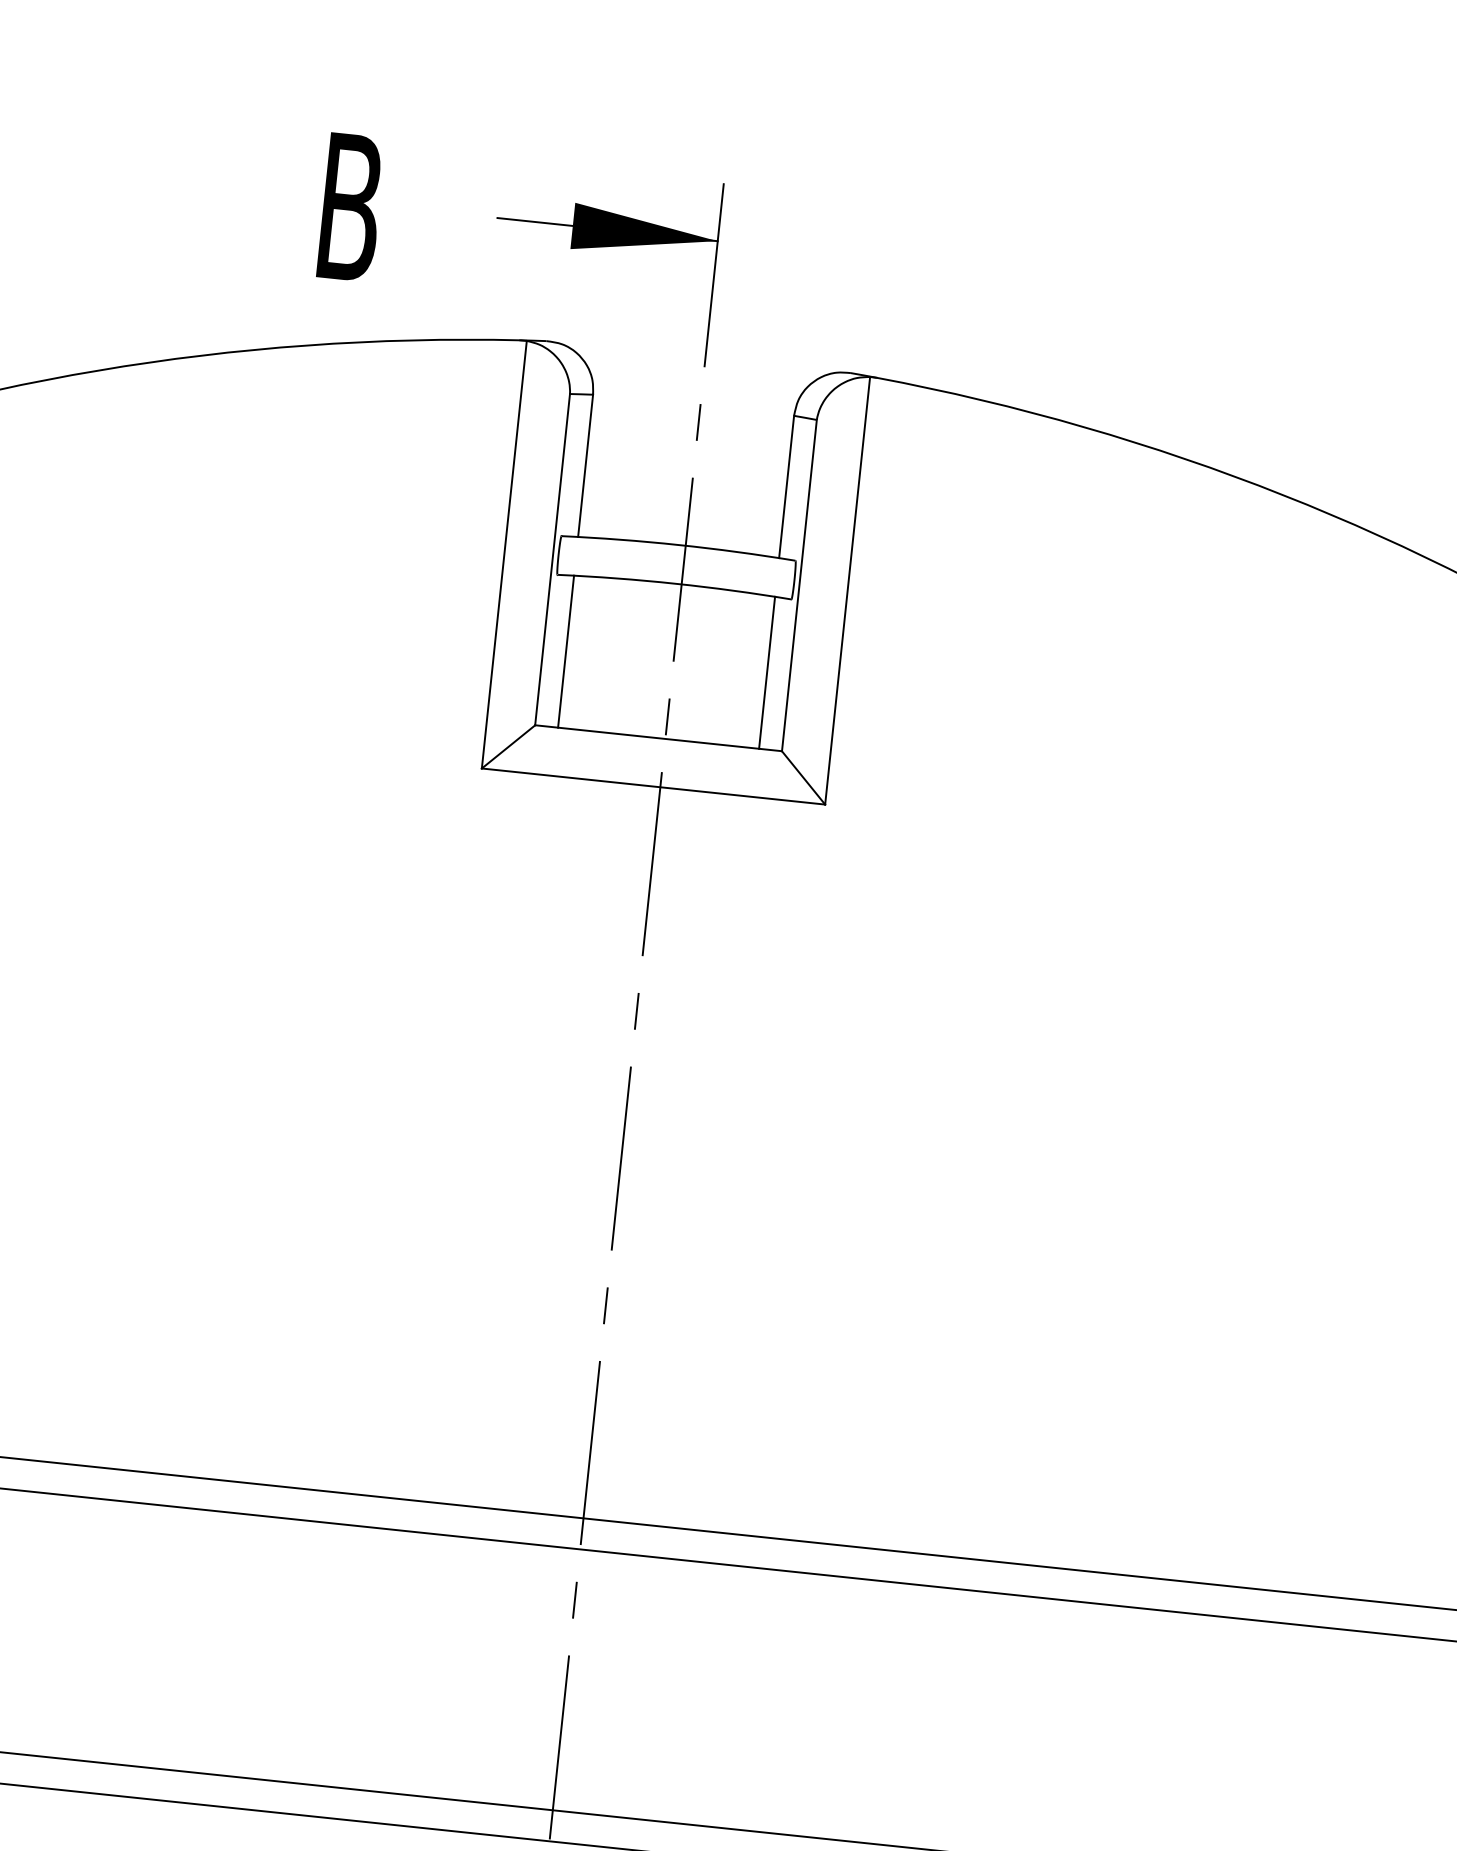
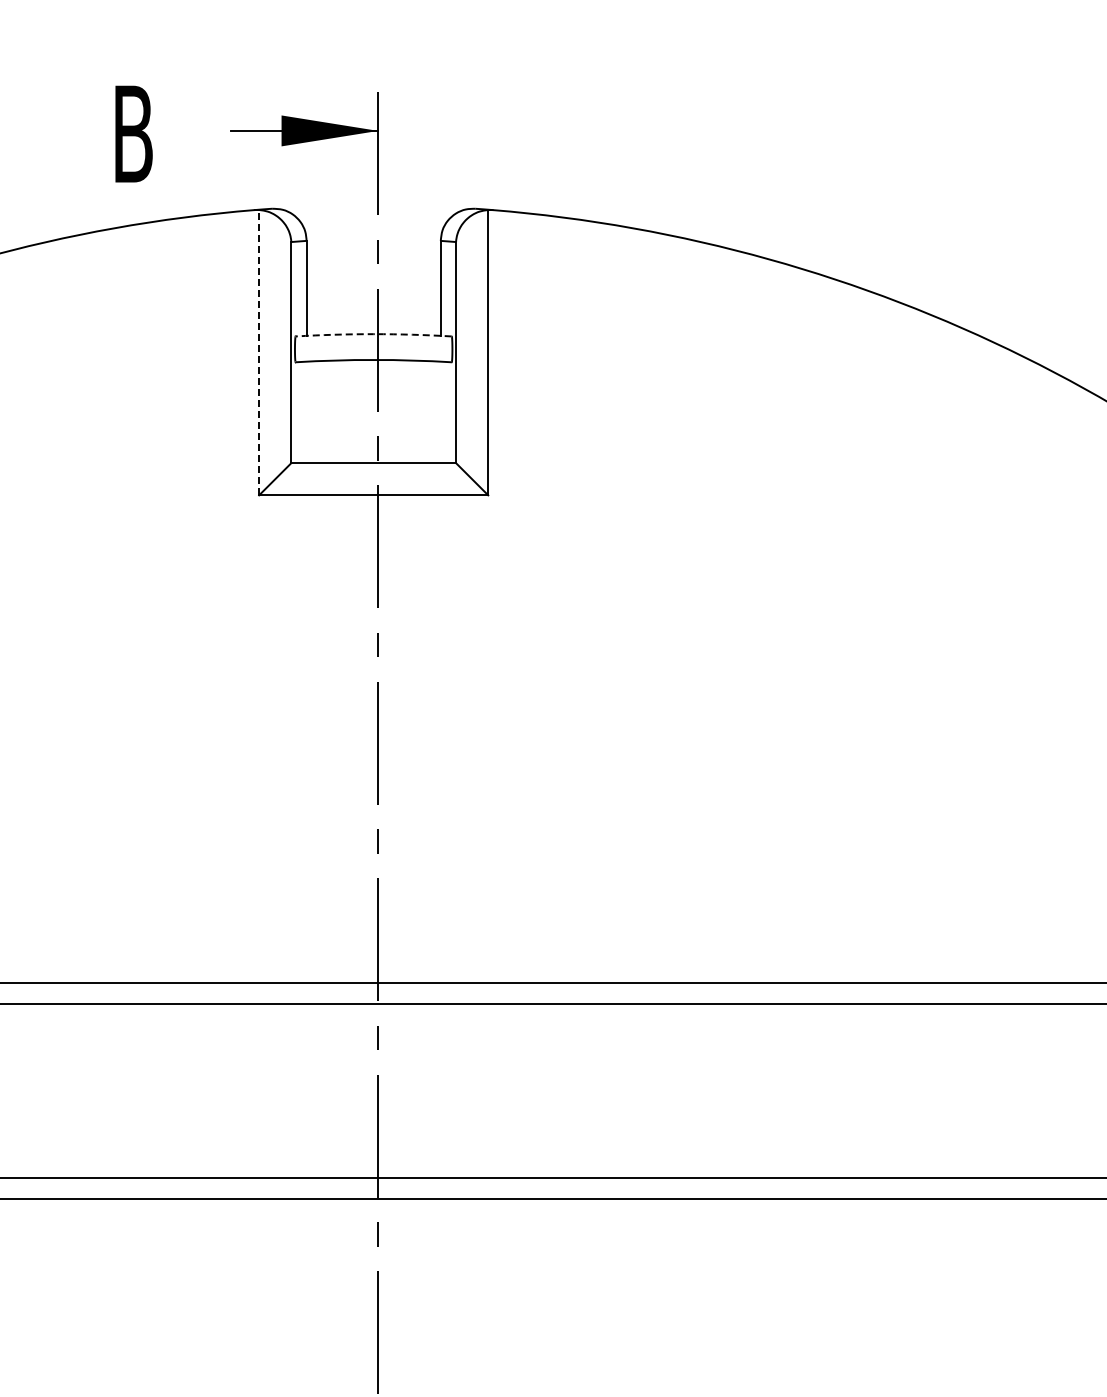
arc: (678, 545) -> (373, 334), solid -> dashed
line: (504, 554) -> (259, 352), solid -> dashed
line: (565, 651) -> (306, 412), removed
line: (766, 672) -> (440, 412), removed

